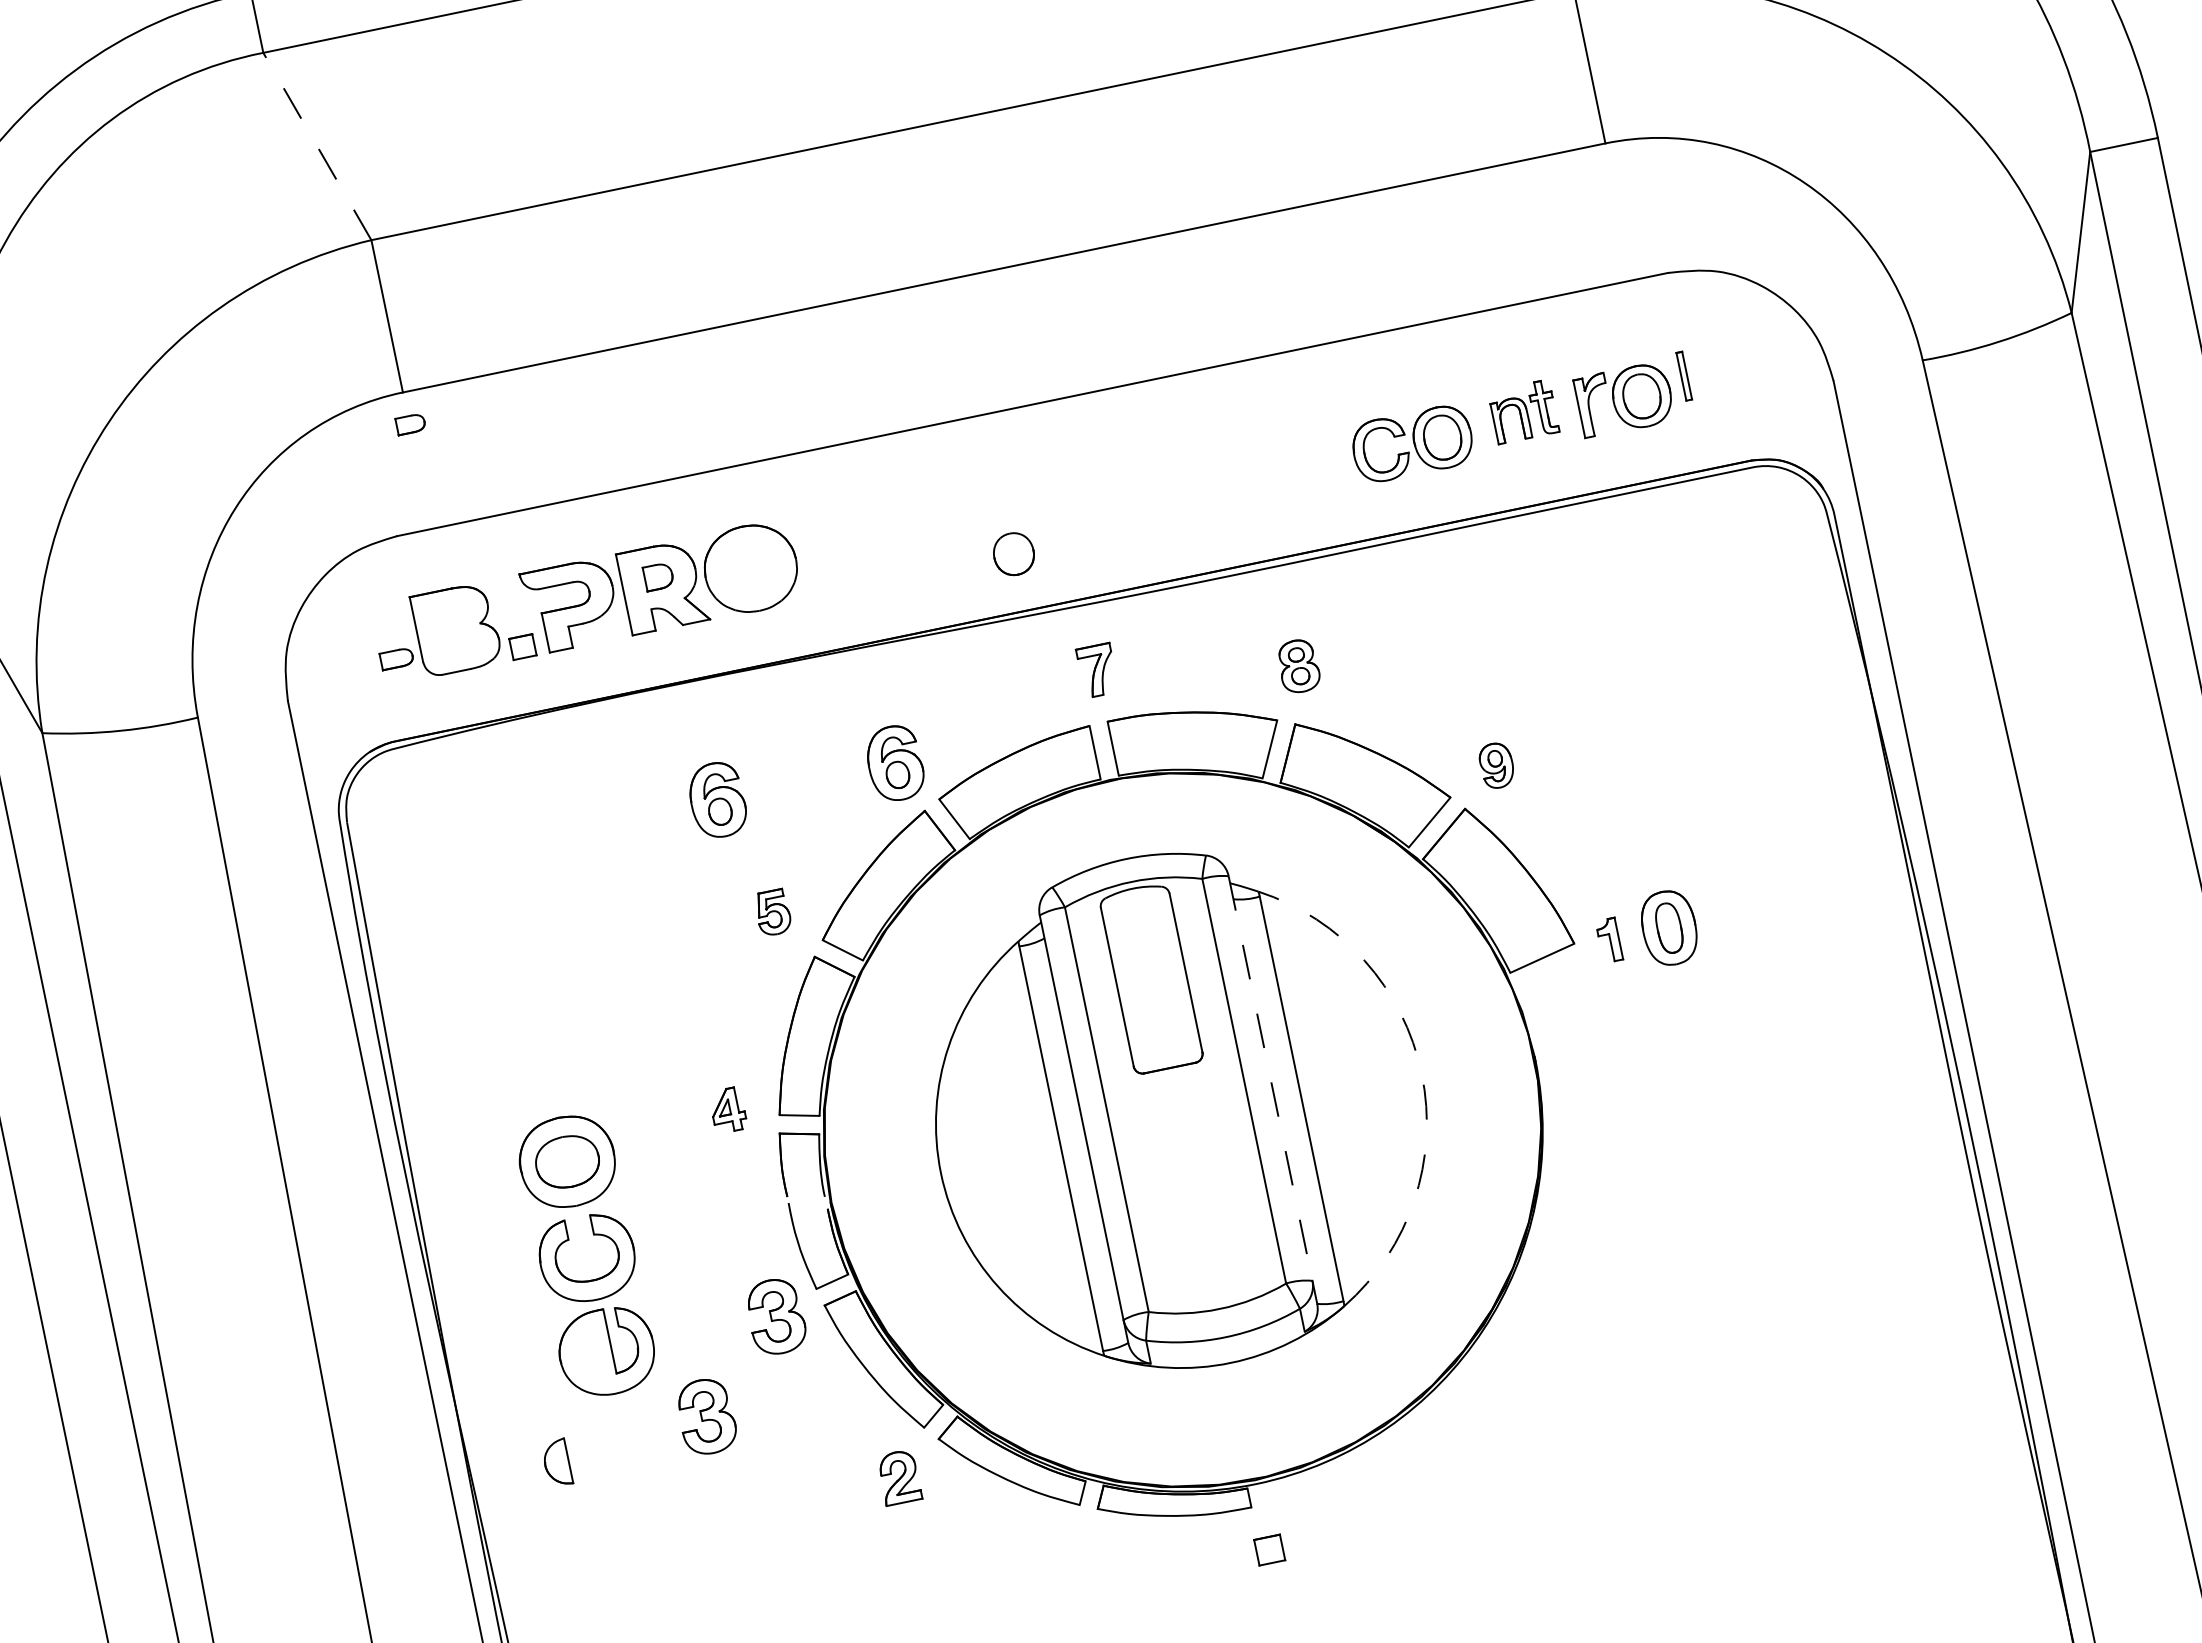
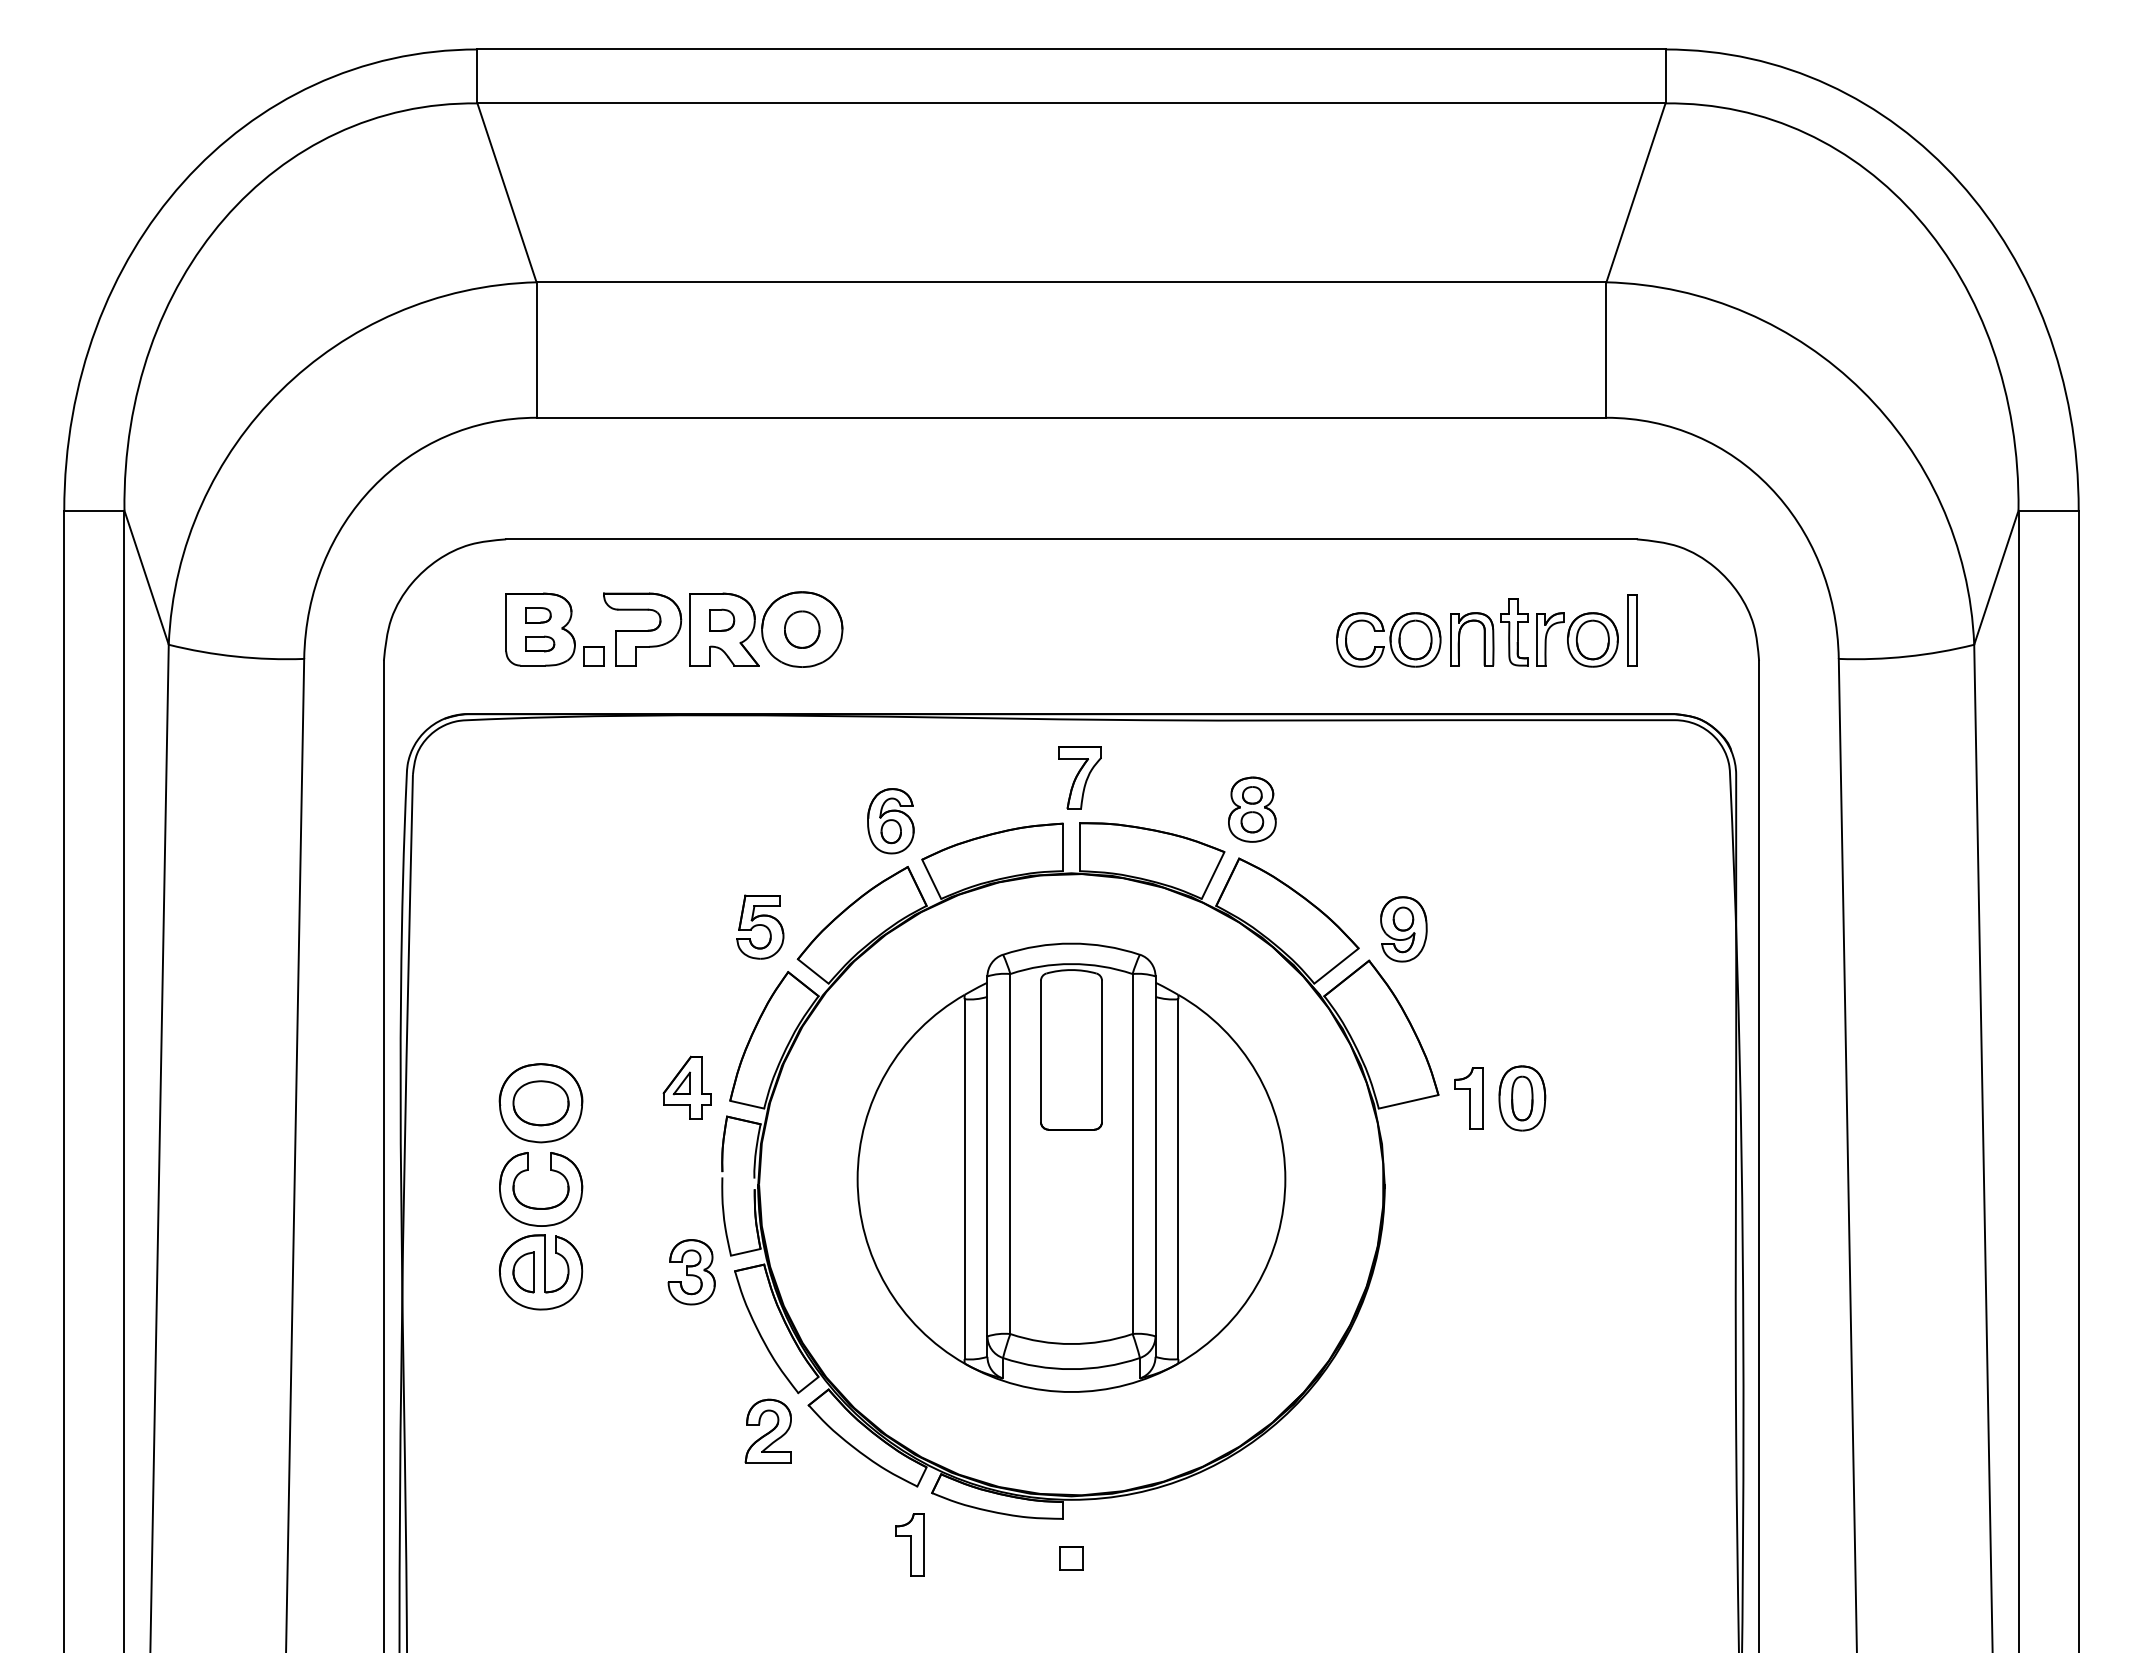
line: (316, 146) -> (506, 192), dashed -> solid
part: (1684, 376) -> (1632, 630), size x1.67
part: (1523, 411) -> (1489, 632), size x1.43
part: (410, 424) -> (538, 615), moved
part: (1014, 553) -> (802, 629), moved
part: (396, 658) -> (540, 643), moved
part: (1298, 666) -> (1252, 809), size x1.43
part: (1096, 670) -> (1079, 777), size x1.43
part: (1496, 765) -> (1403, 929), size x1.67
part: (717, 800) -> (732, 821), removed
part: (773, 912) -> (760, 926), size x1.67
part: (1608, 940) -> (1468, 1098), size x1.67
arc: (1422, 1074) -> (1285, 1179), dashed -> solid
line: (1270, 1078) -> (1155, 1156), dashed -> solid
part: (727, 1110) -> (686, 1087), size x1.67
part: (706, 1417) -> (614, 1345), removed
part: (556, 1463) -> (523, 1272), moved
part: (898, 1476) -> (767, 1430), size x1.43
part: (1084, 1572) -> (909, 1544), added

